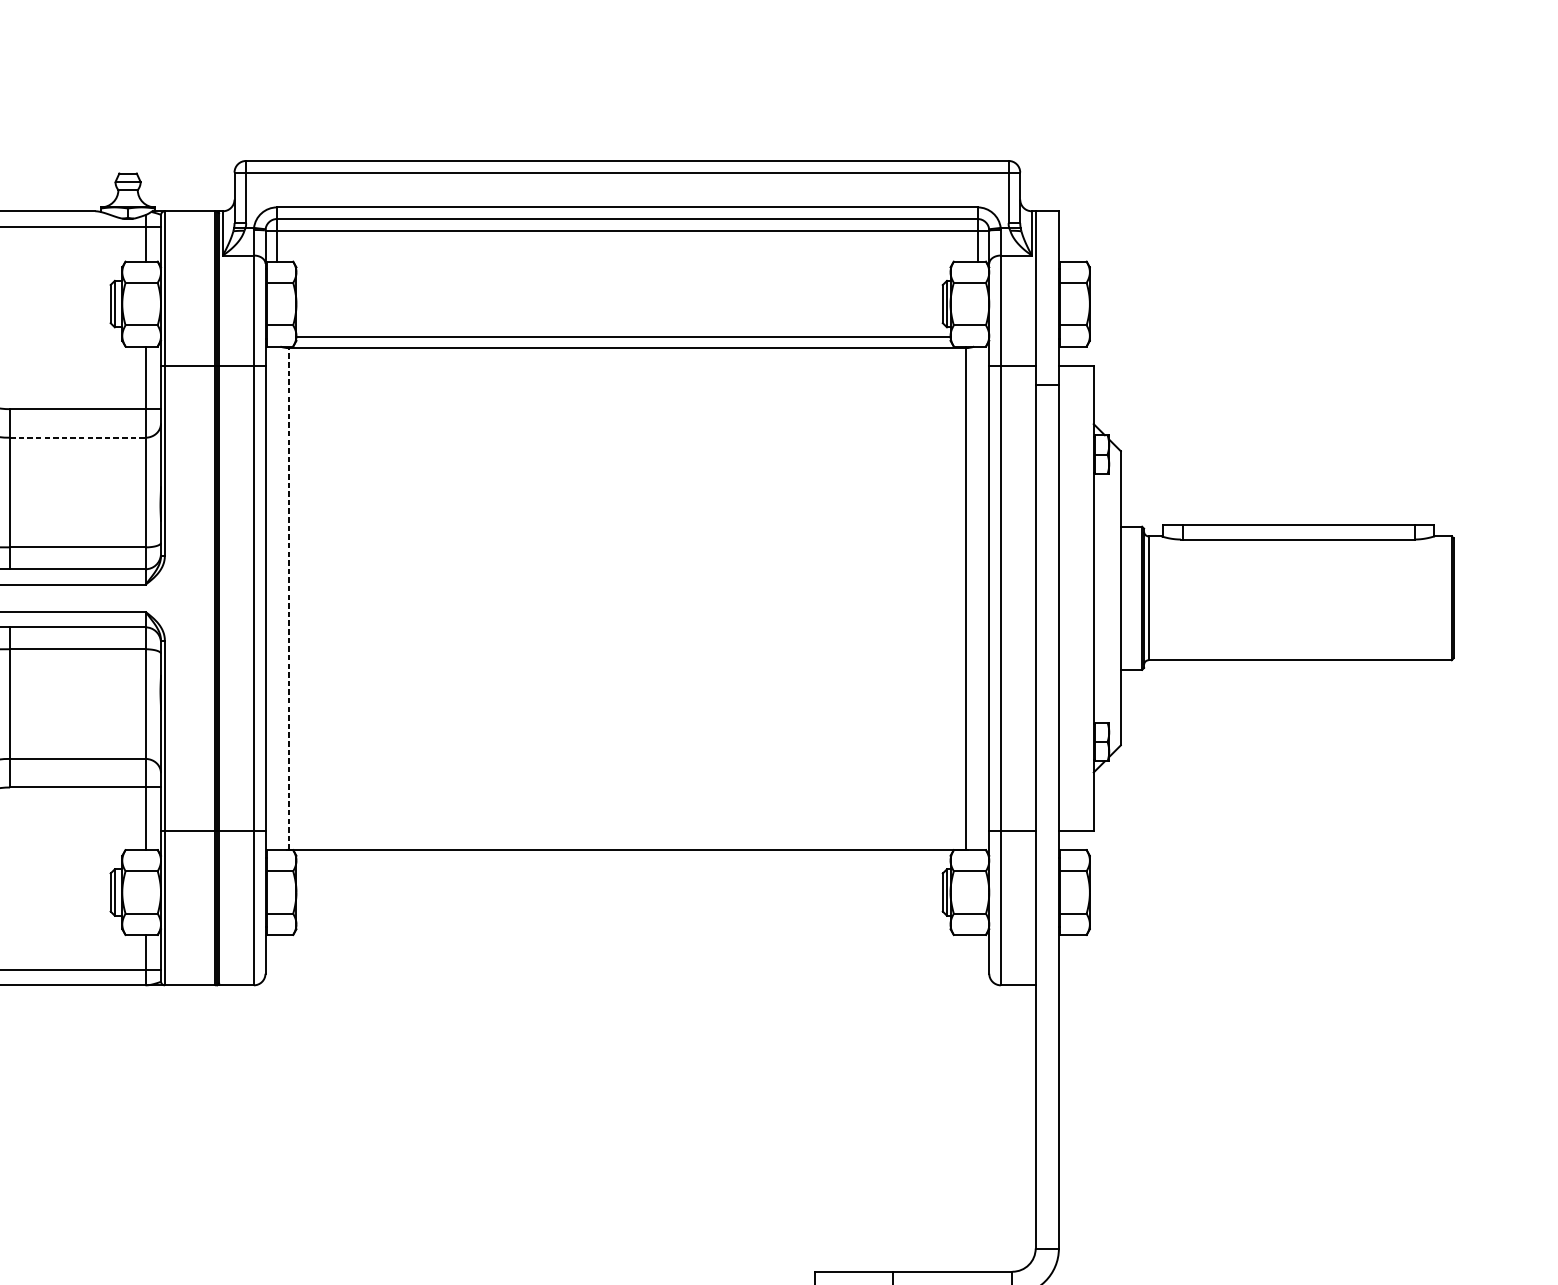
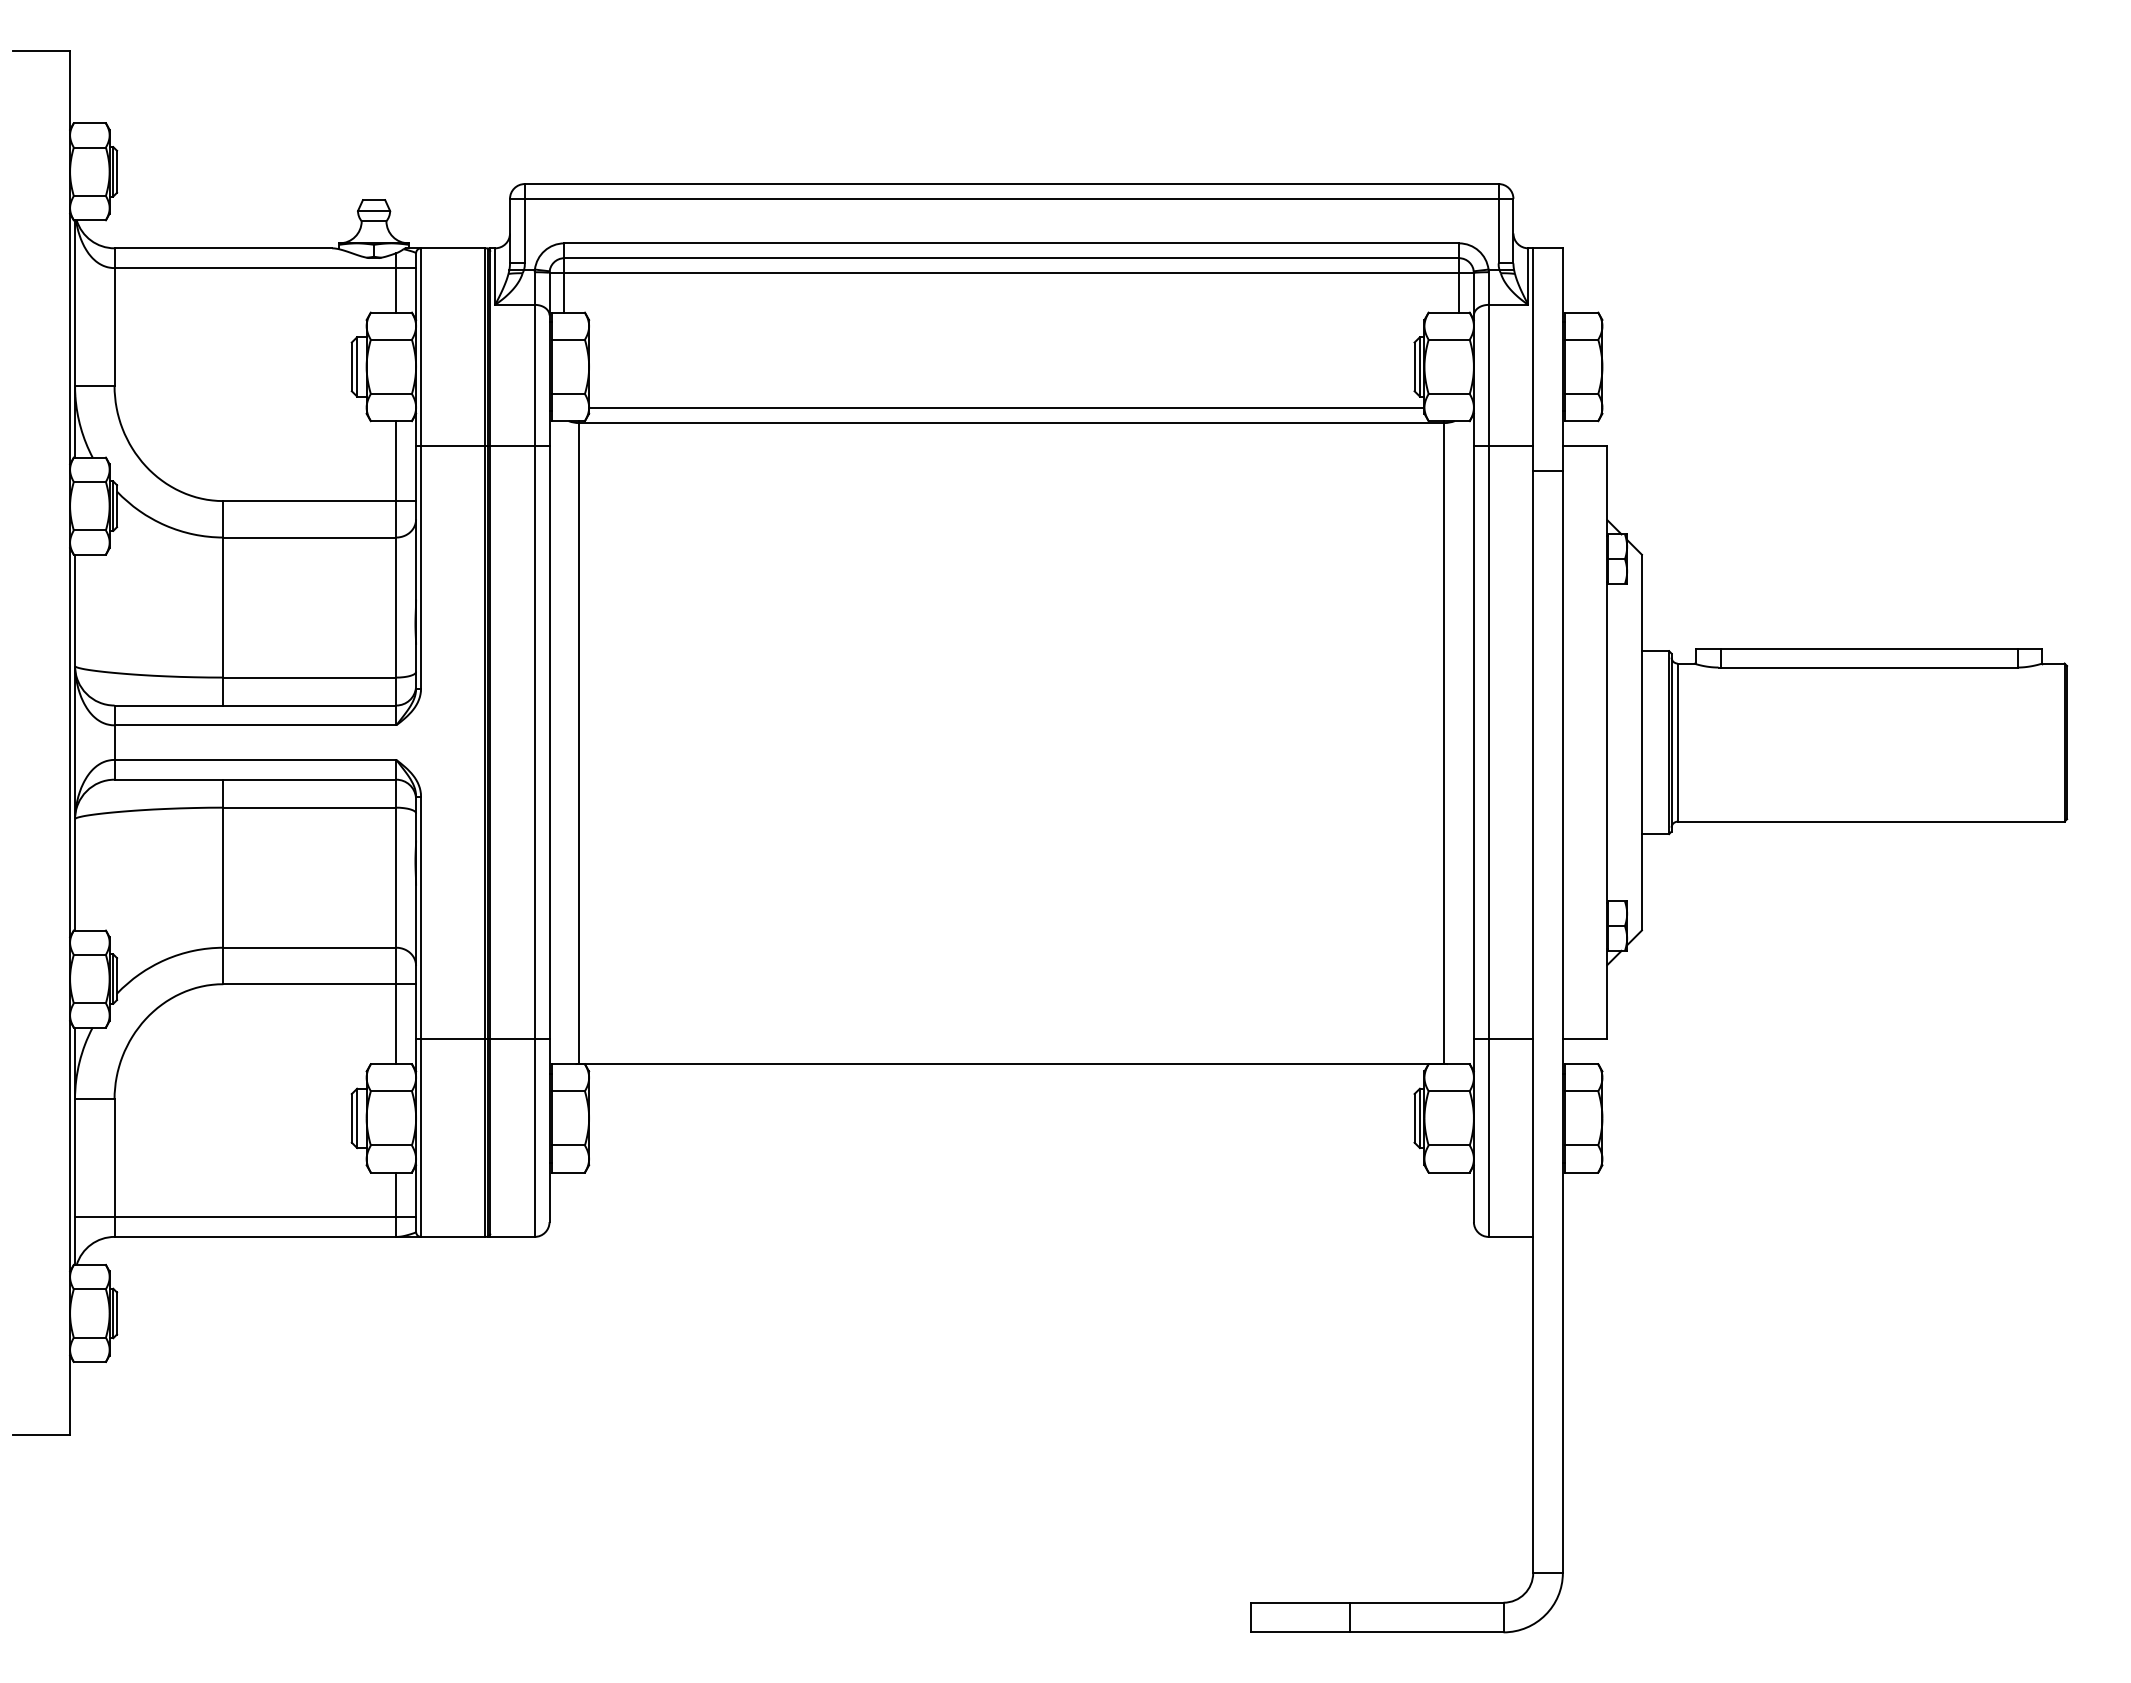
line: (77, 437) -> (309, 537), dashed -> solid
line: (288, 598) -> (579, 742), dashed -> solid

